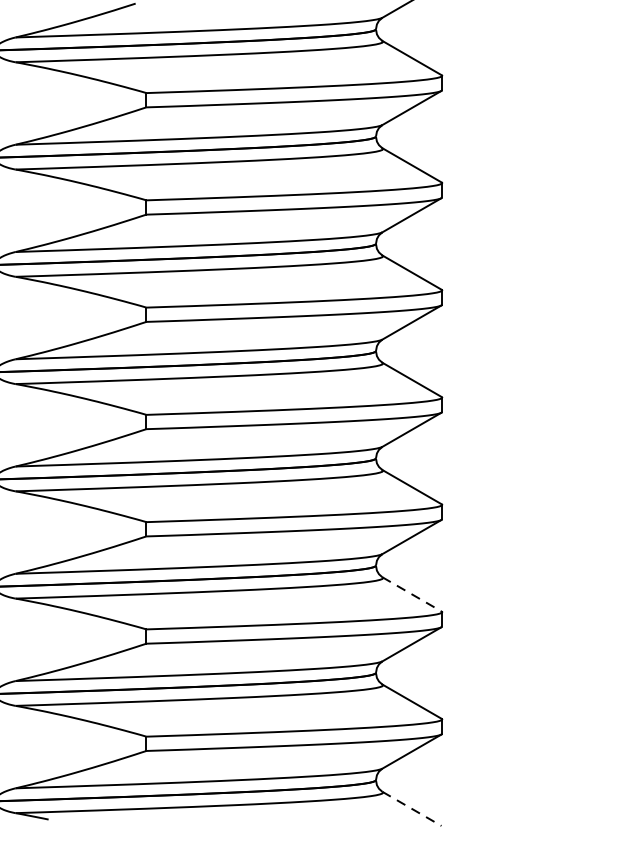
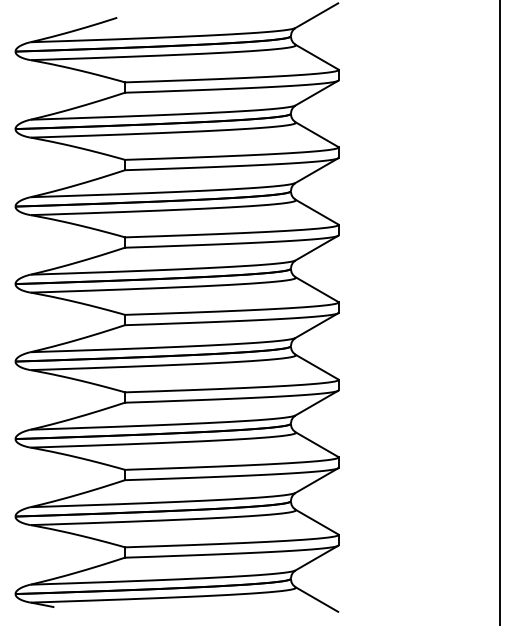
line: (411, 594) -> (316, 444), dashed -> solid
line: (411, 808) -> (316, 599), dashed -> solid

